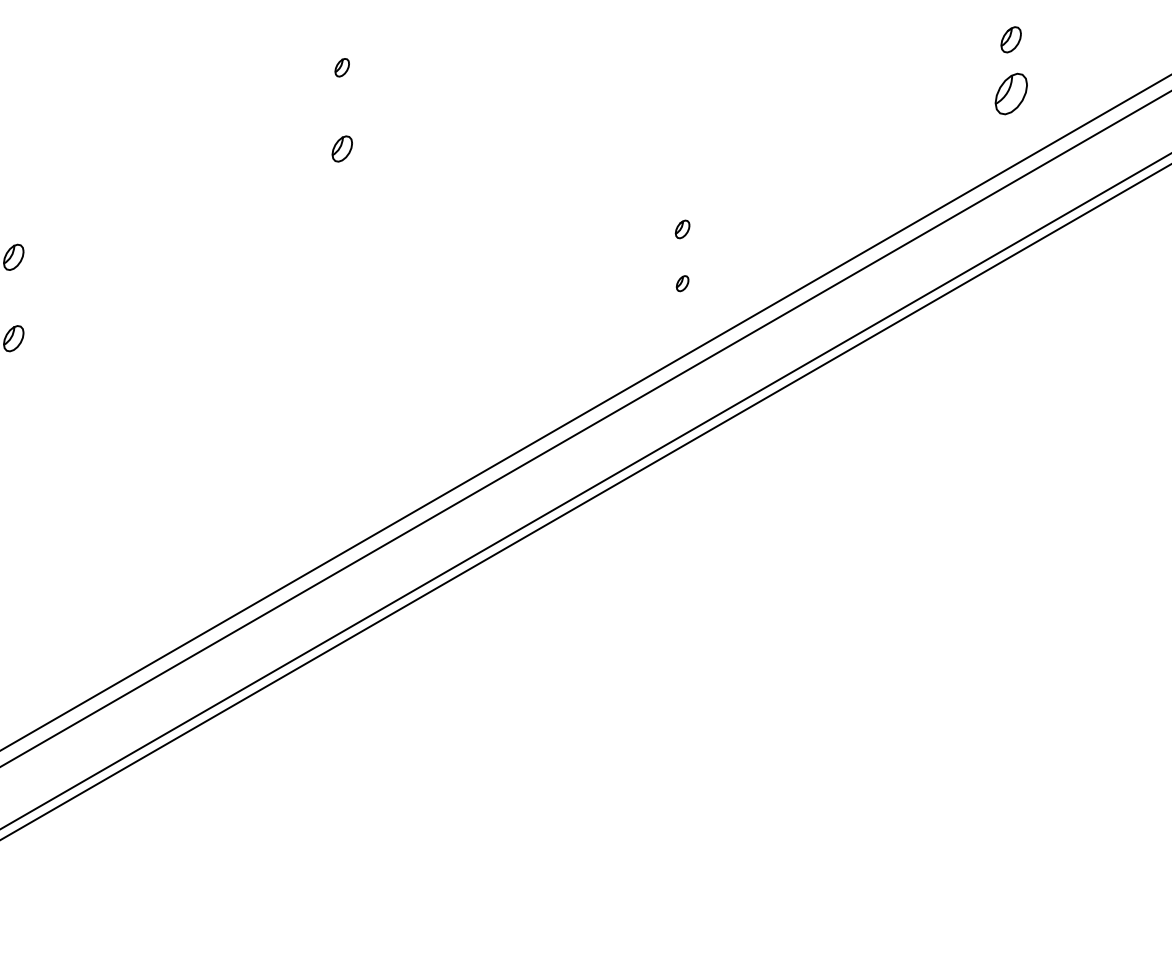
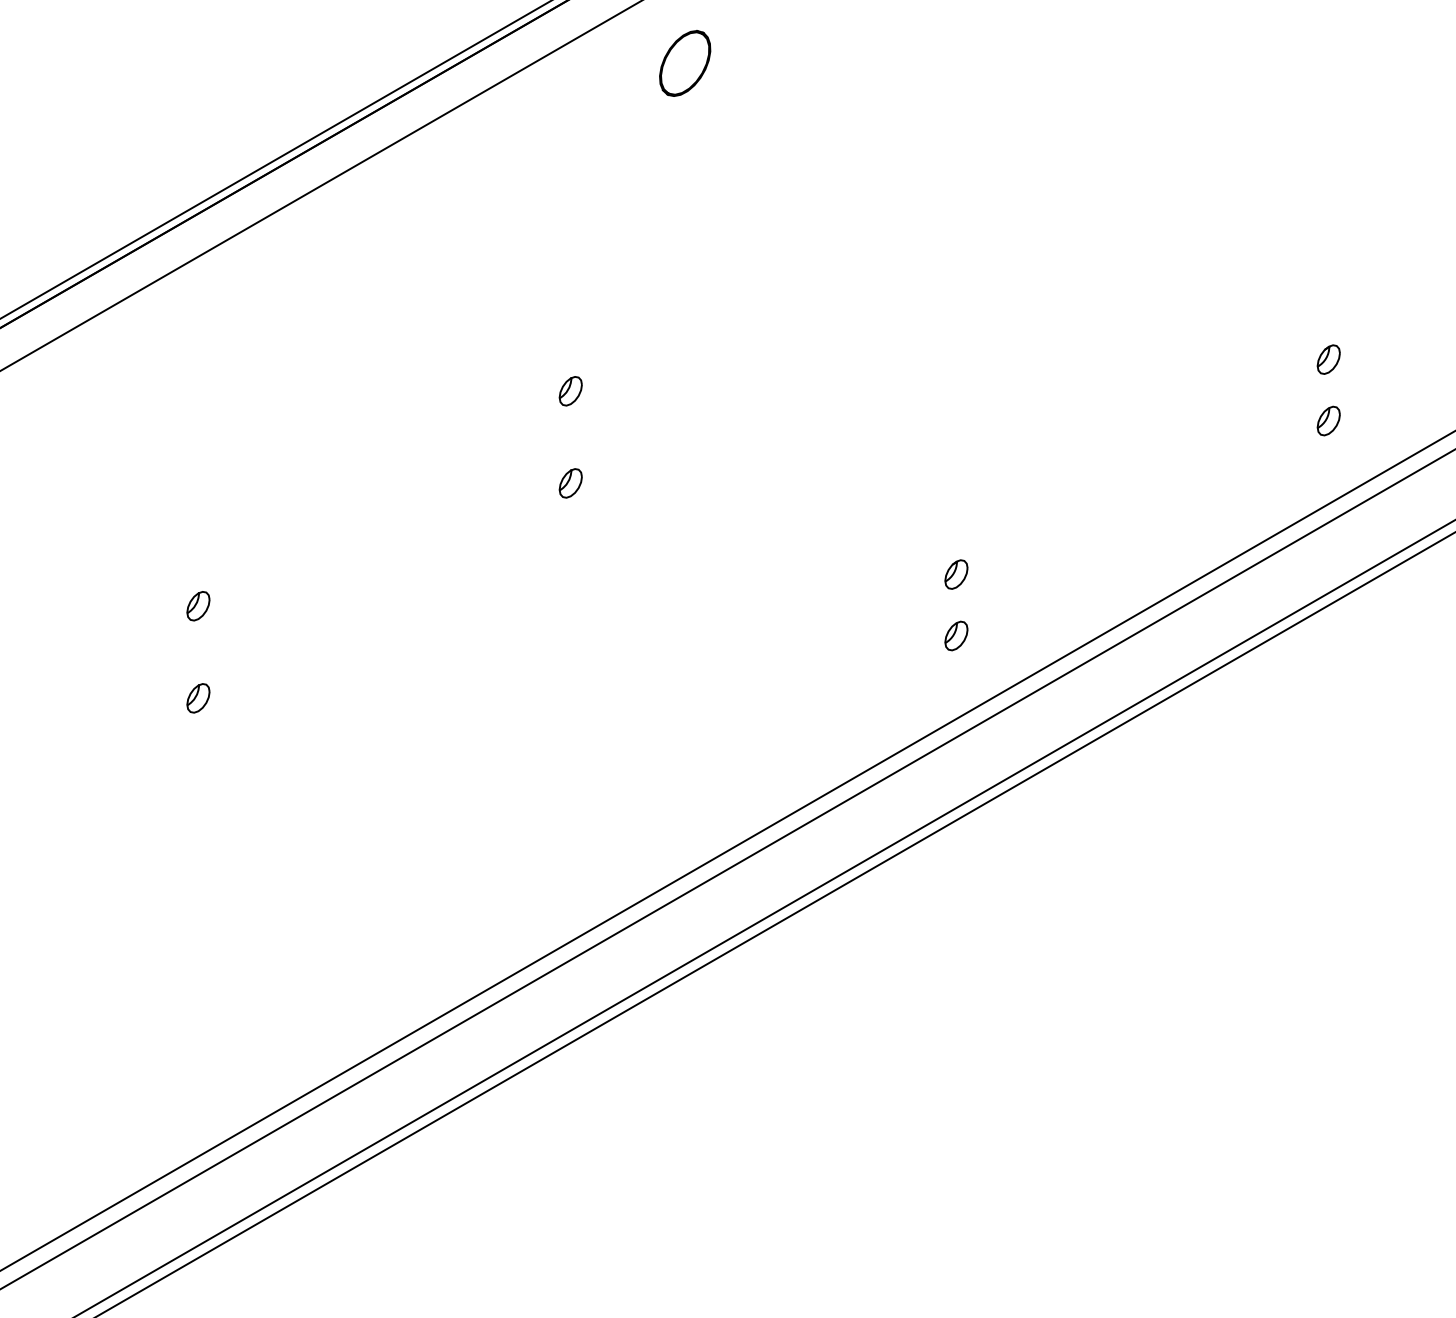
part: (342, 67) -> (570, 391), size x1.43
part: (1010, 93) -> (1328, 420), size x0.62
part: (682, 229) -> (956, 574), size x1.43
part: (682, 283) -> (956, 635), size x1.67

